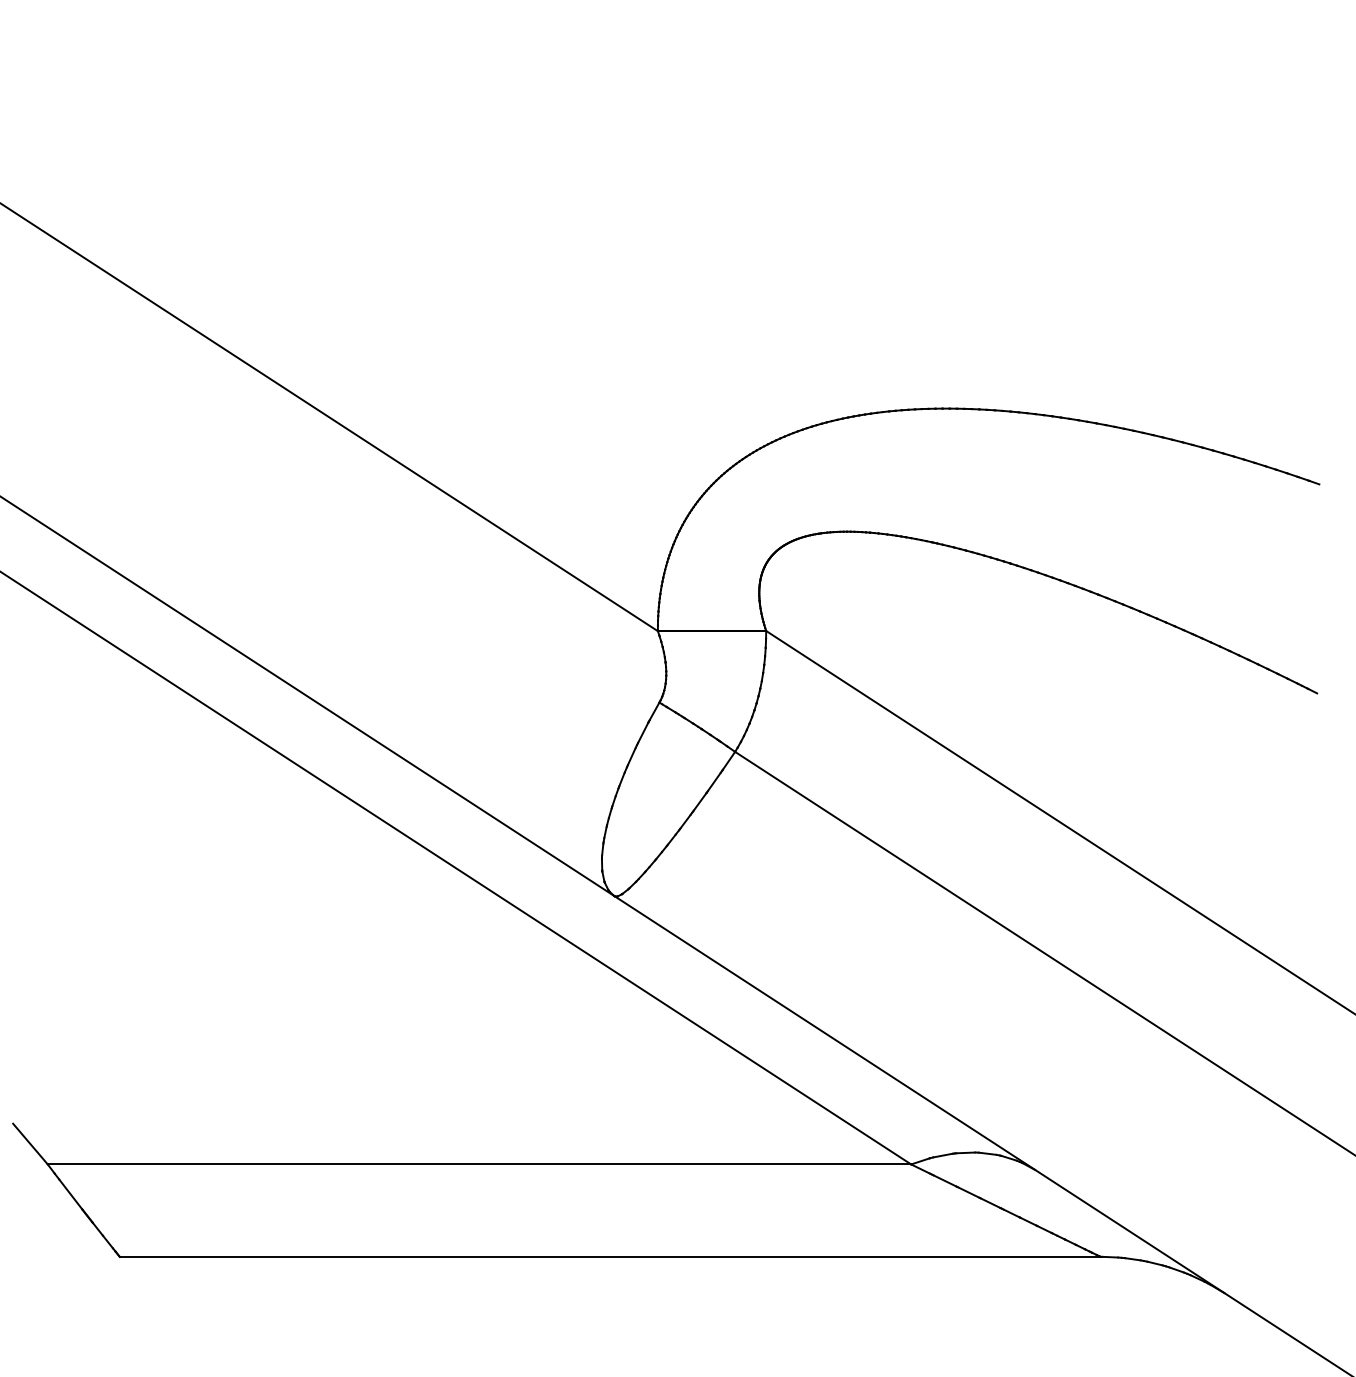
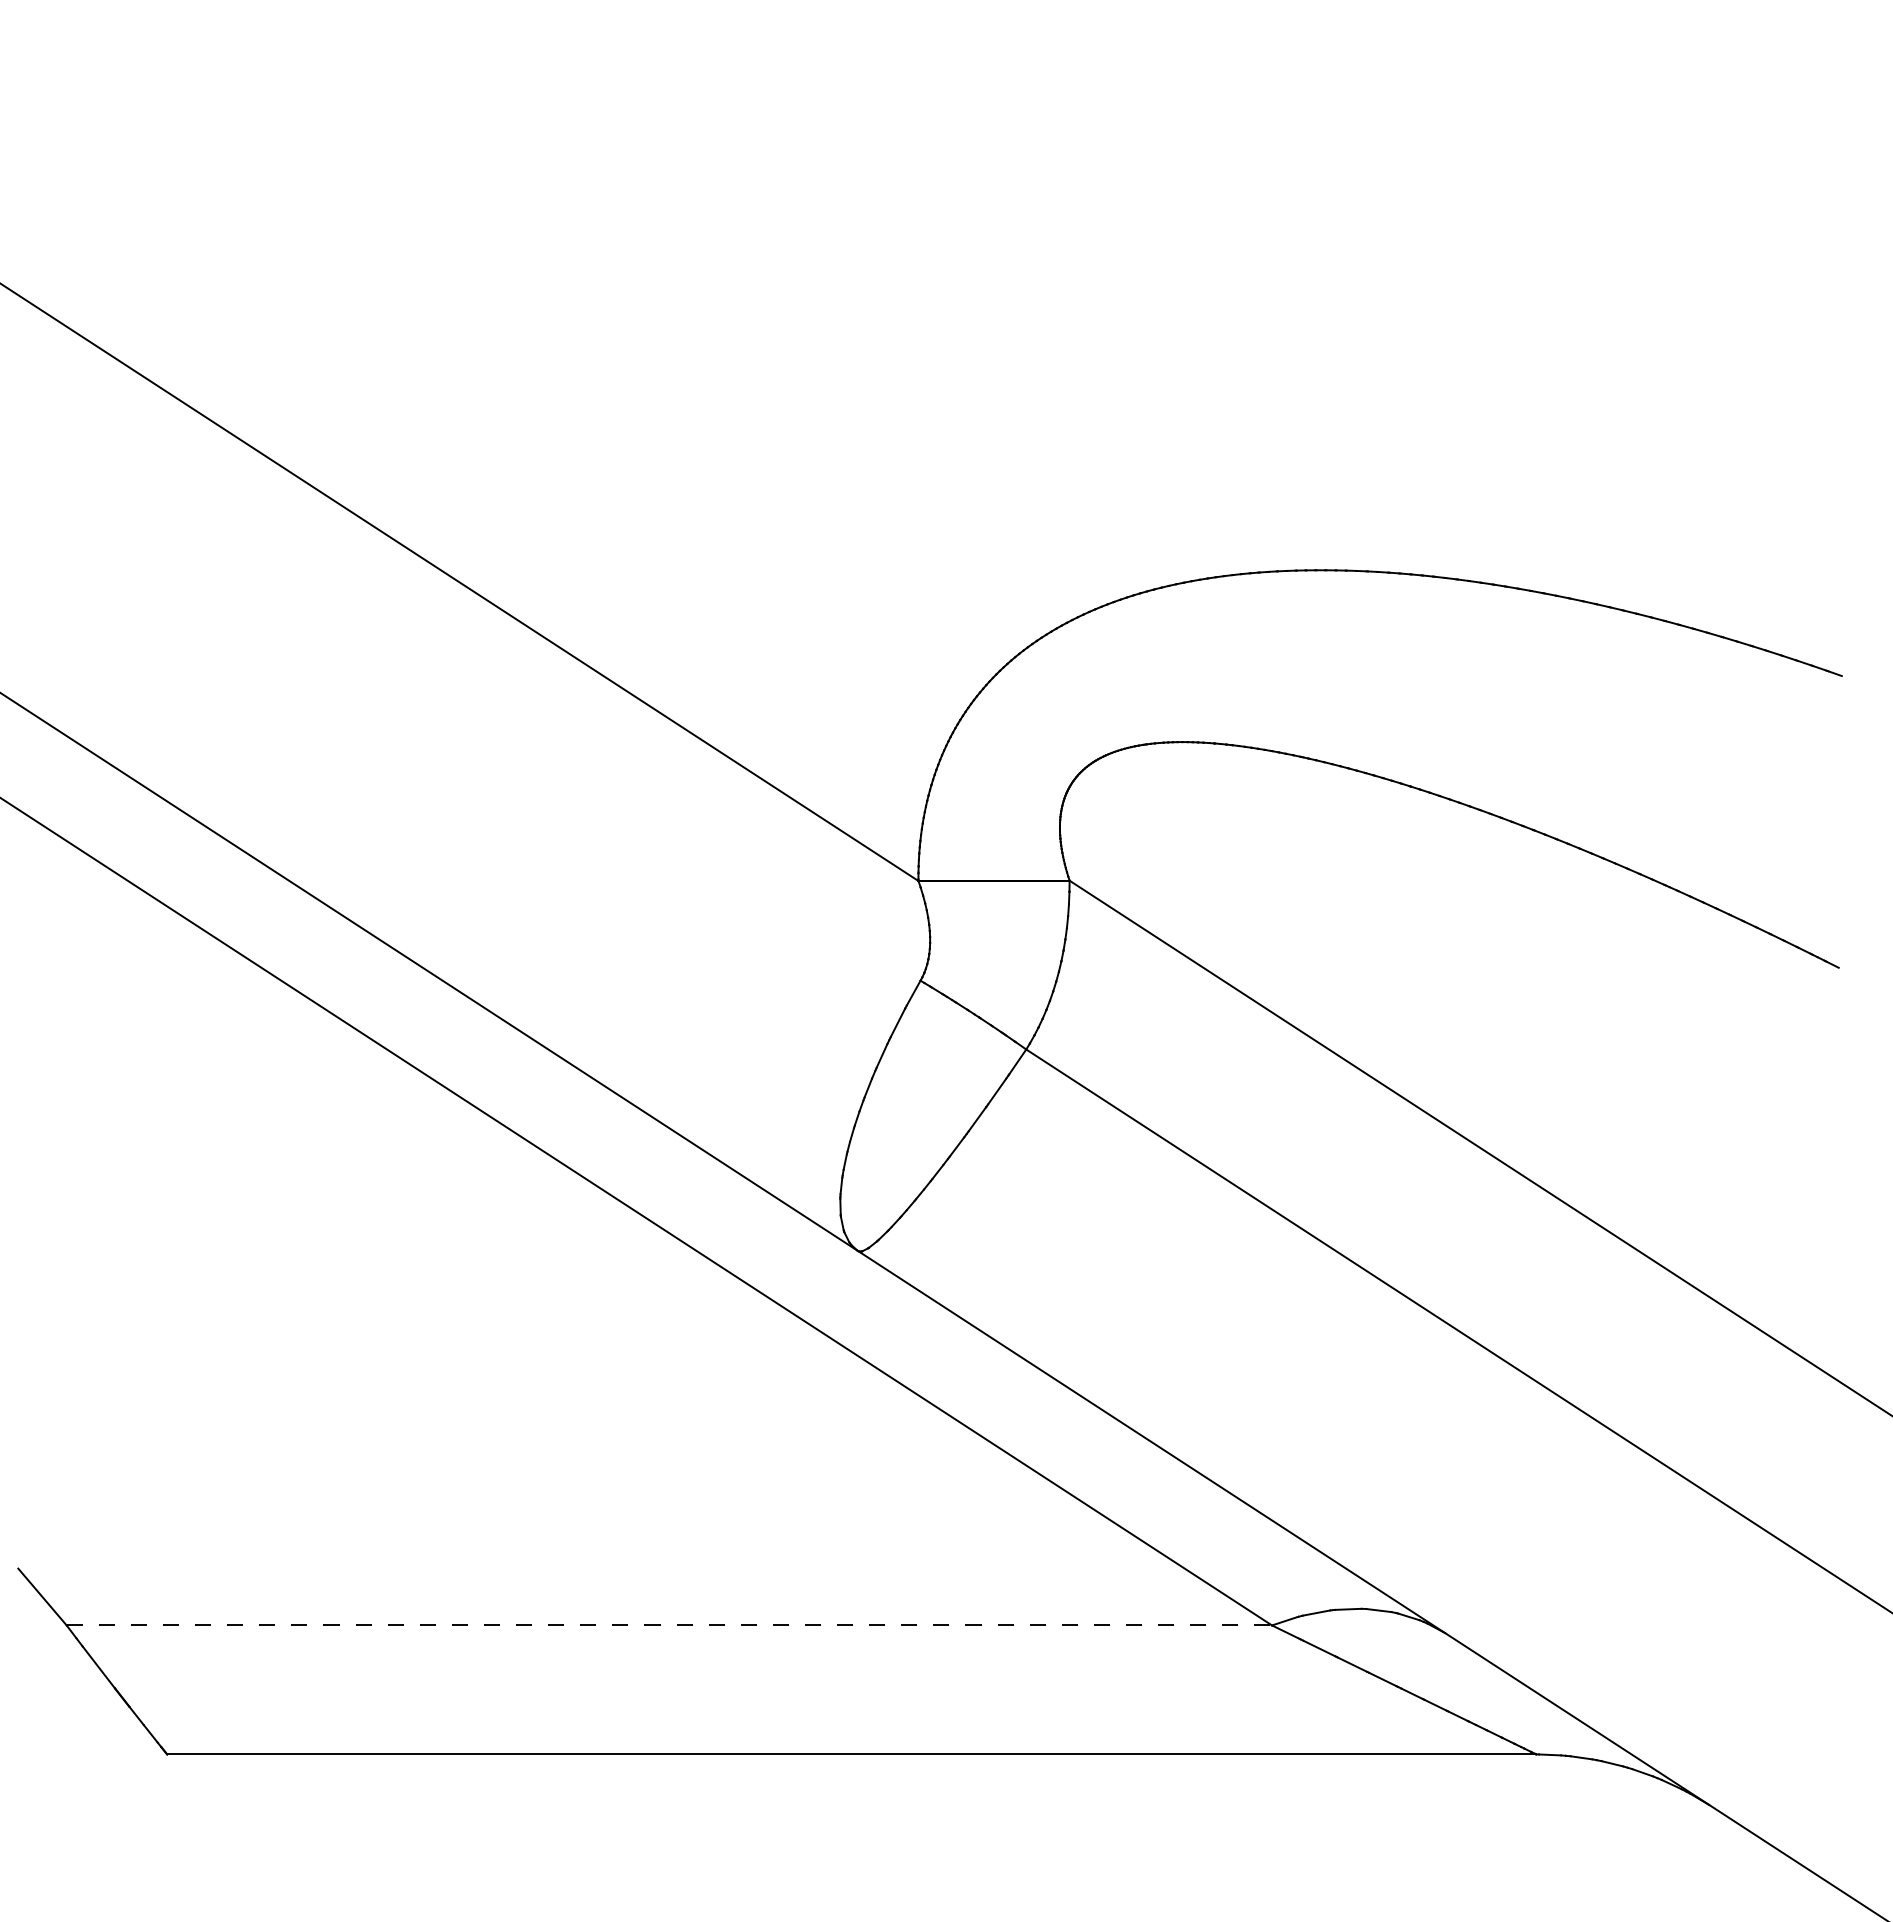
line: (479, 1164) -> (669, 1625), solid -> dashed

